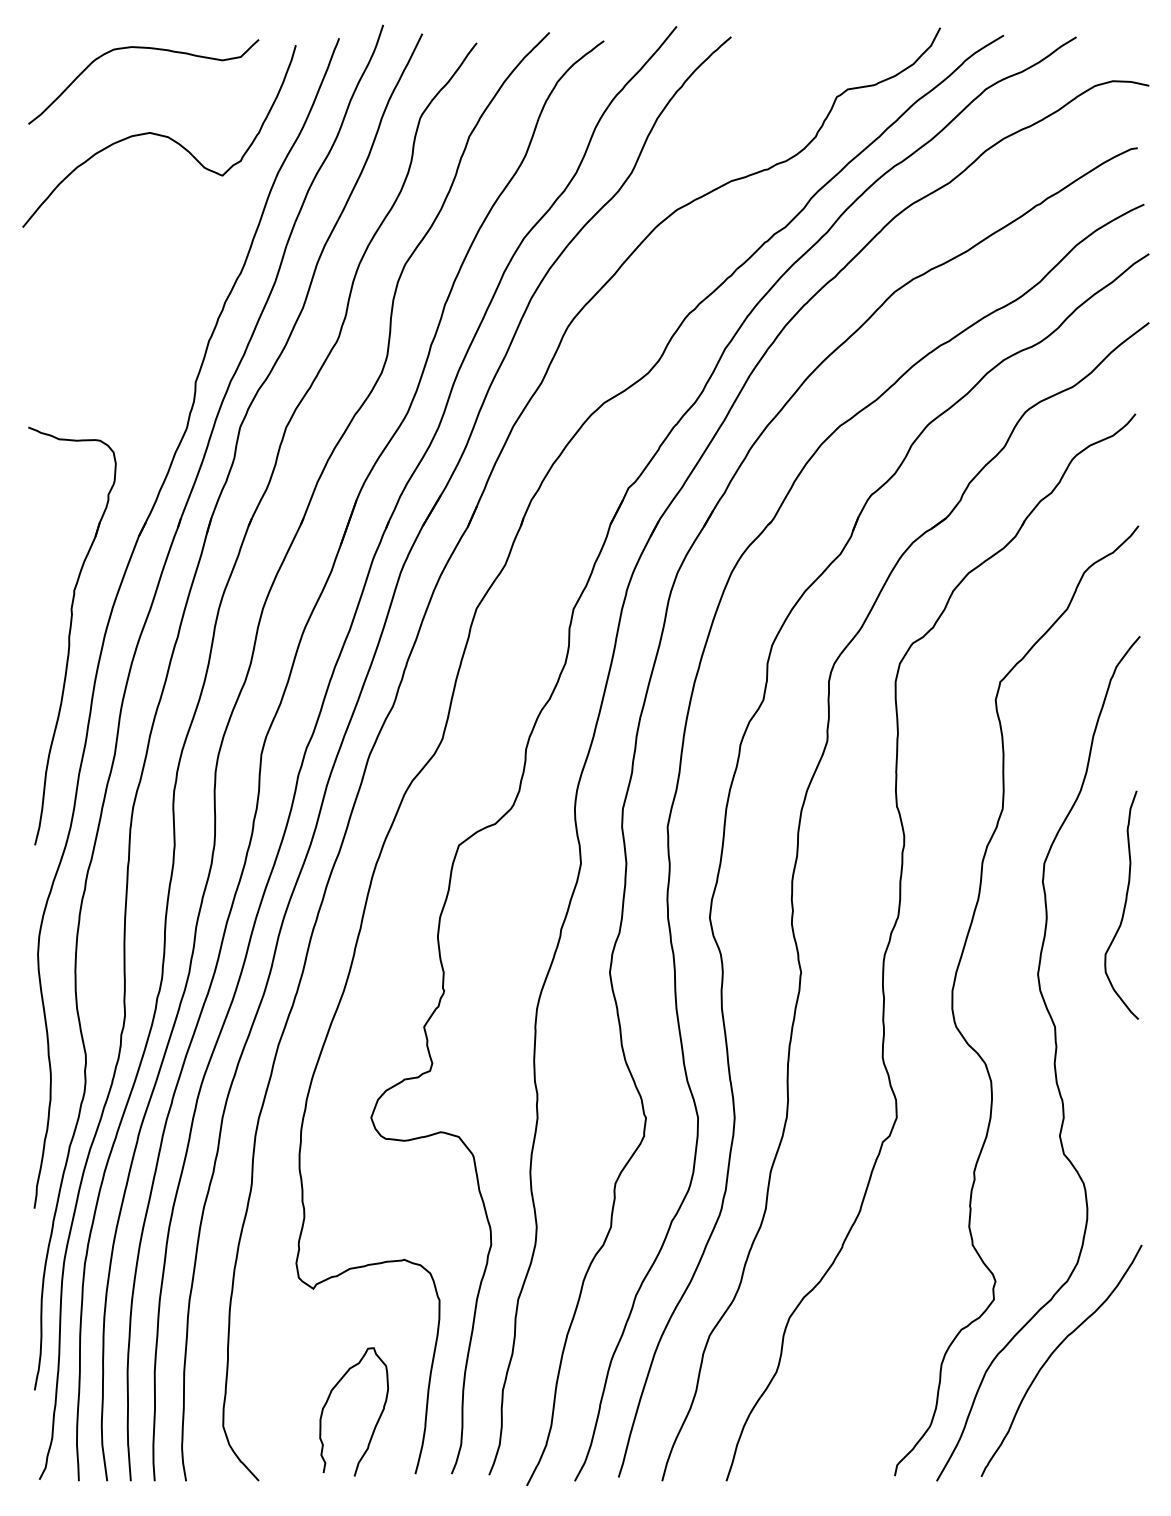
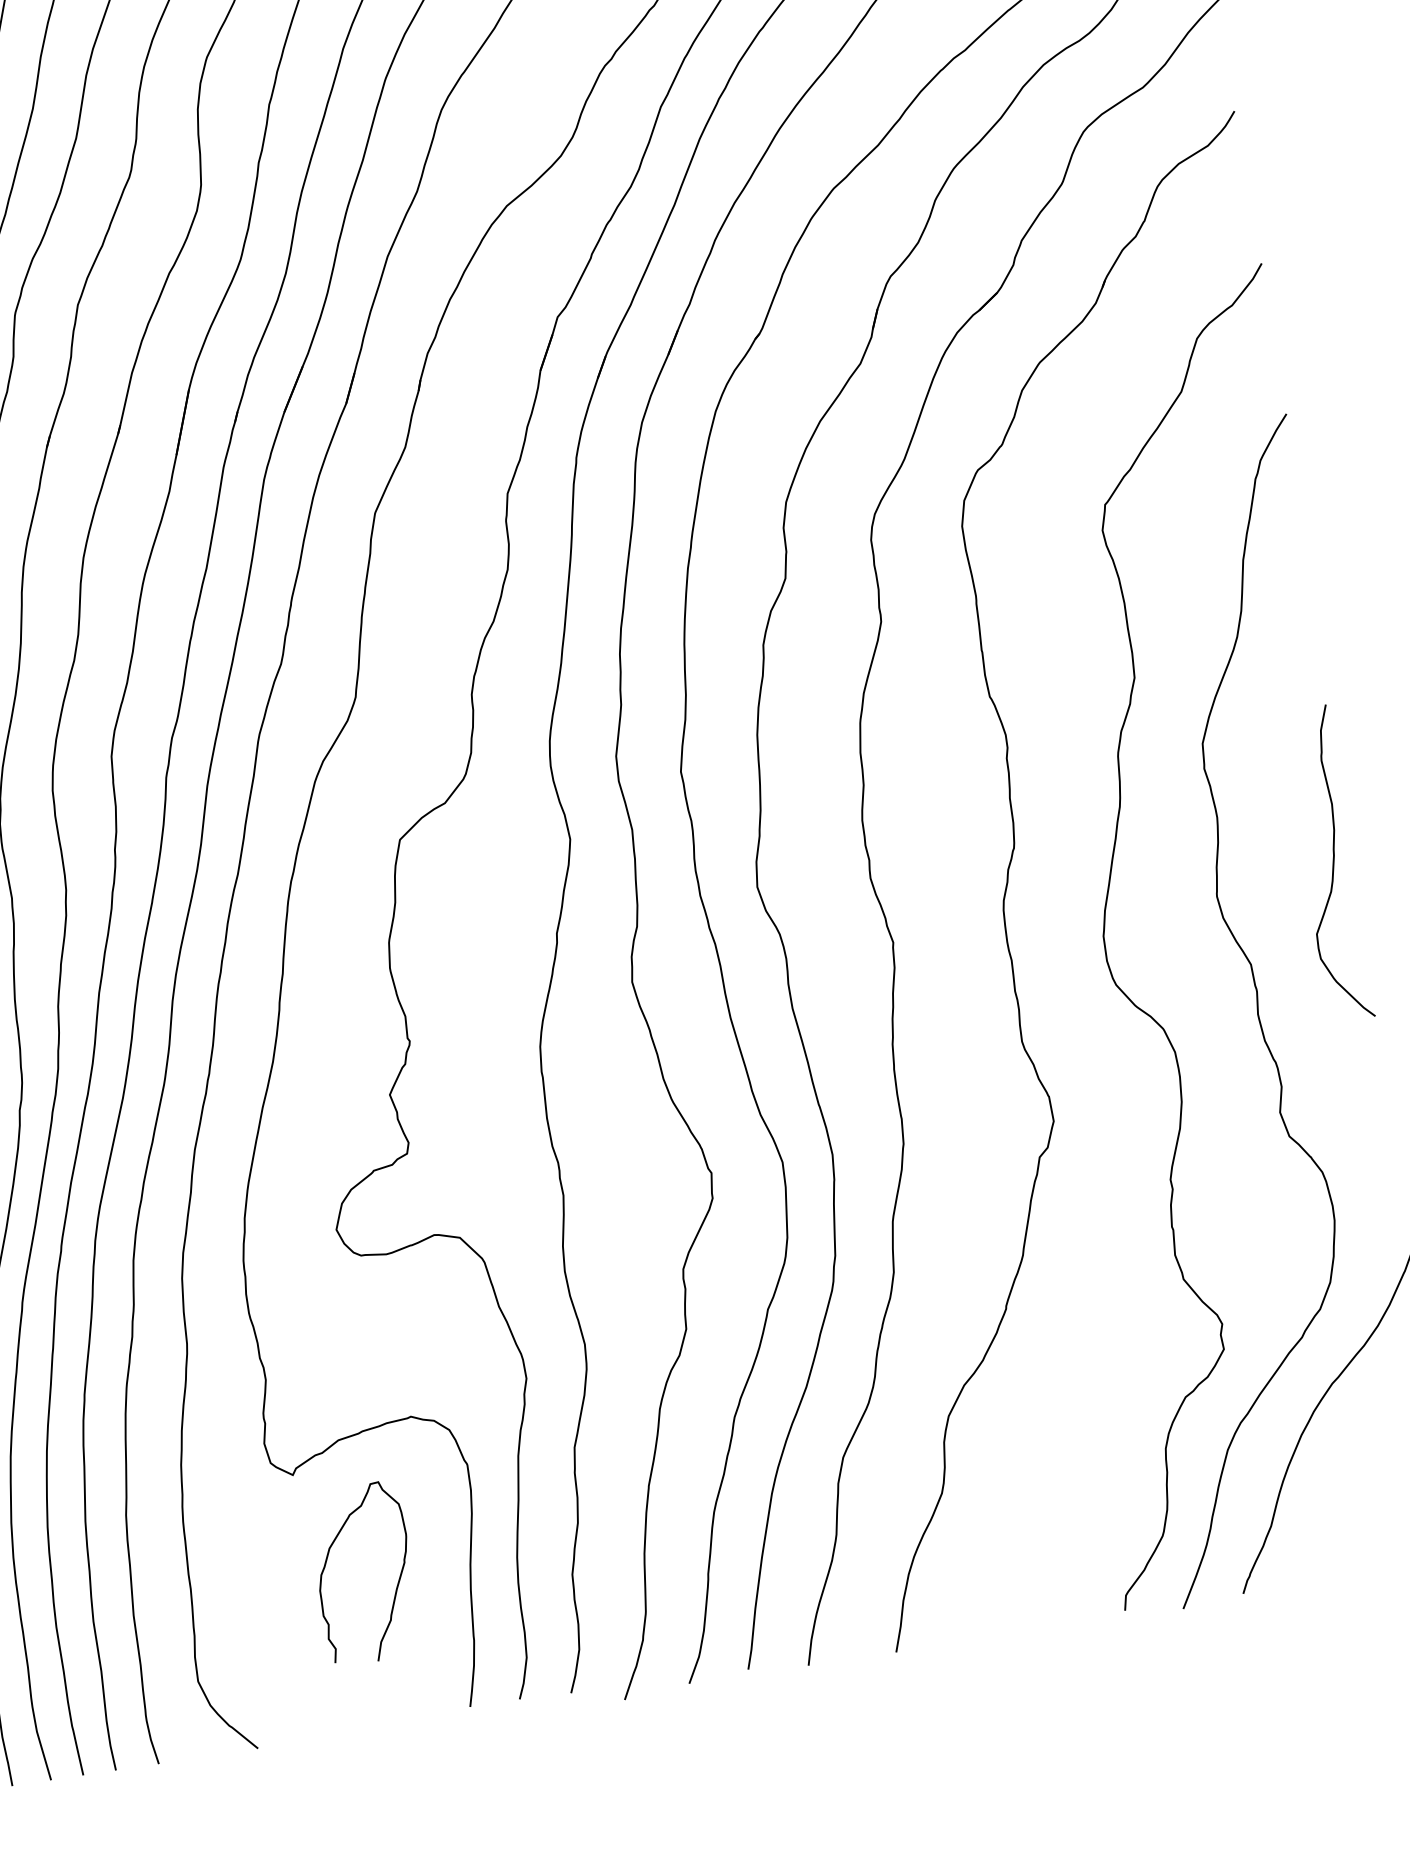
curve: (1124, 904) -> (1332, 862), moved
curve: (377, 1419) -> (397, 1578), moved

